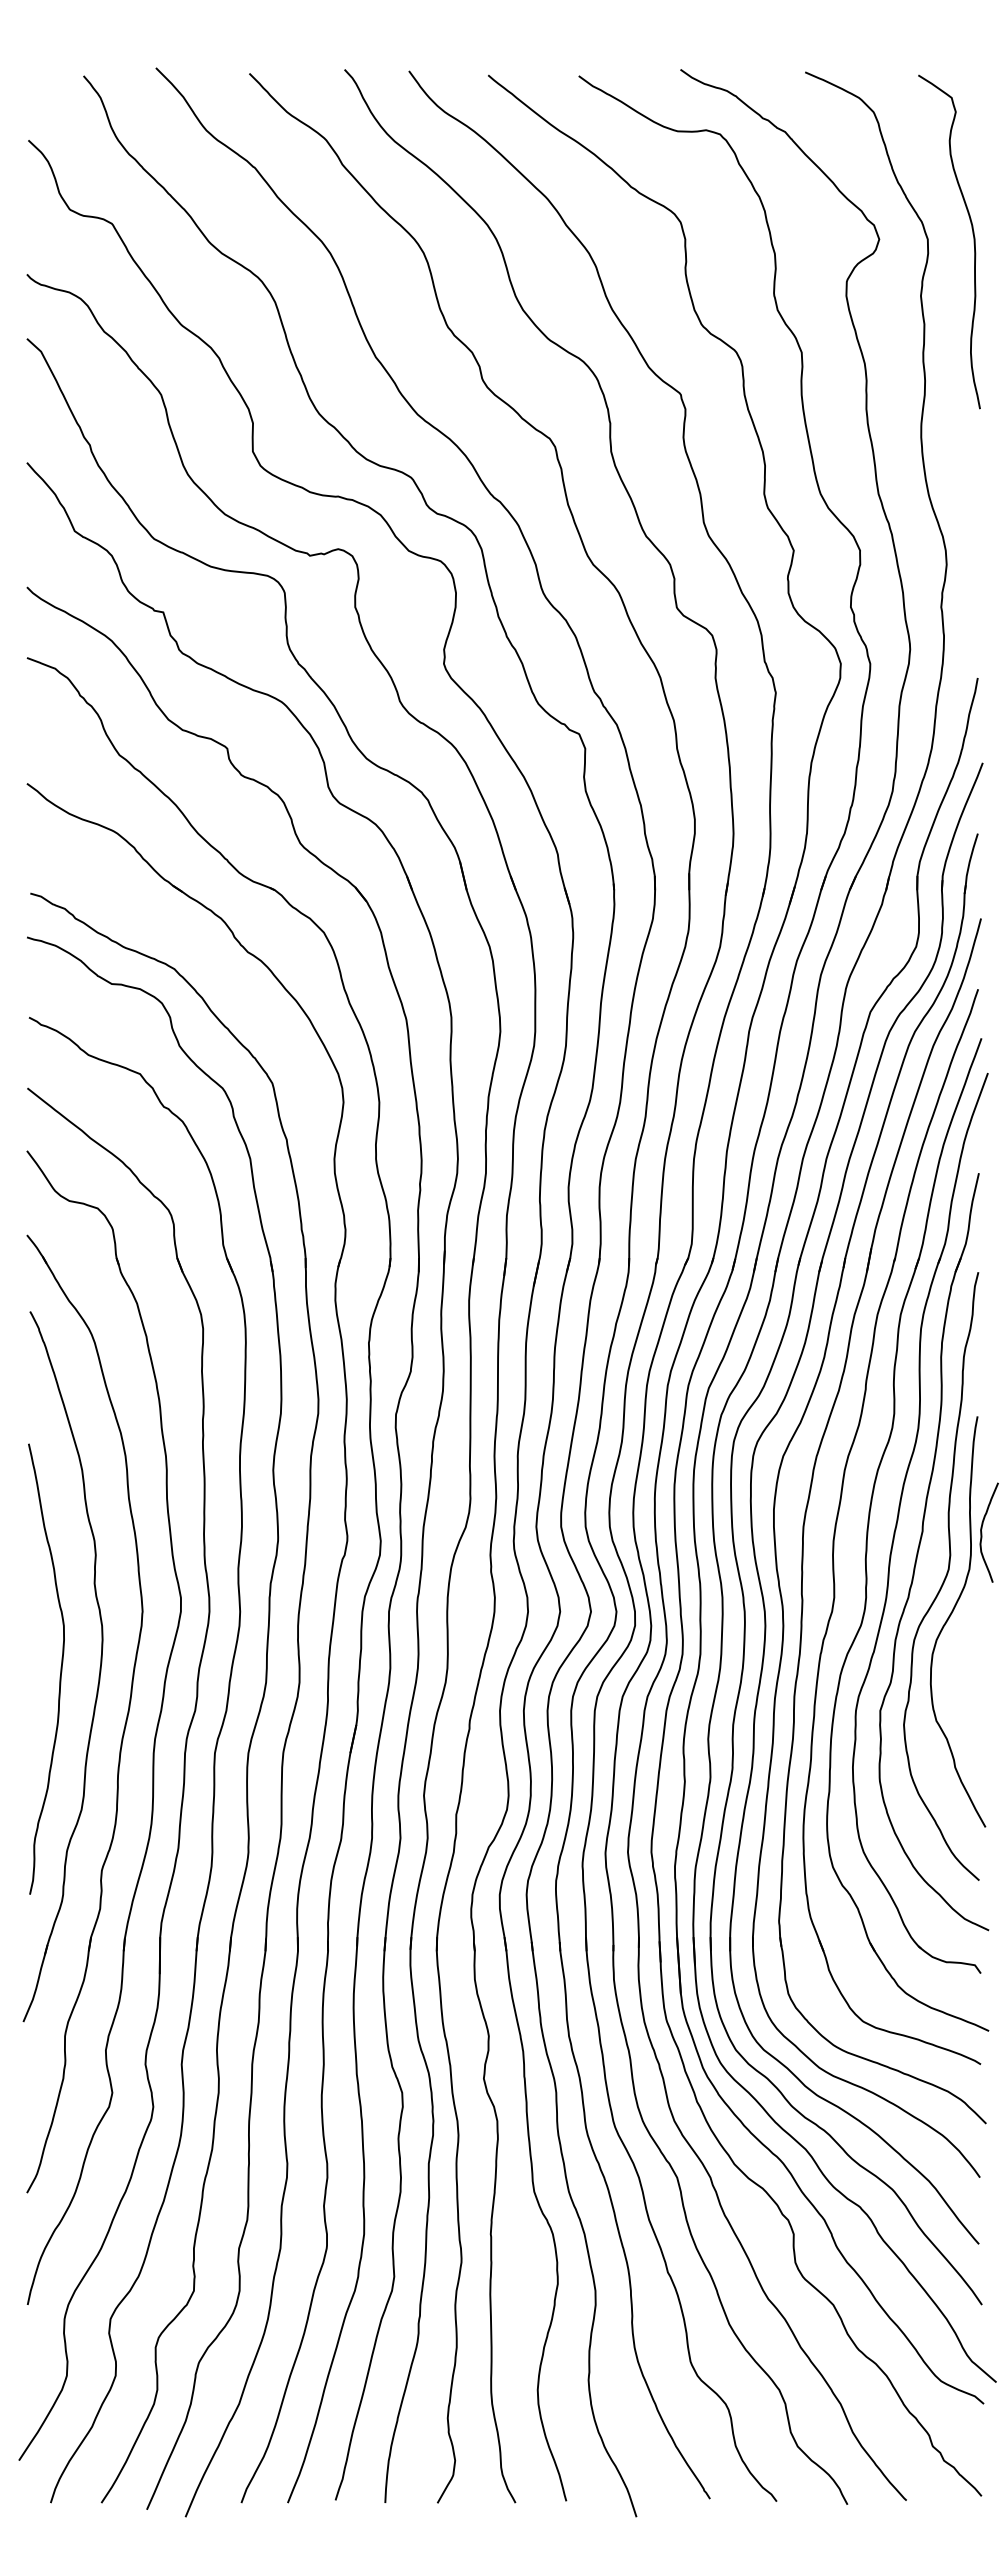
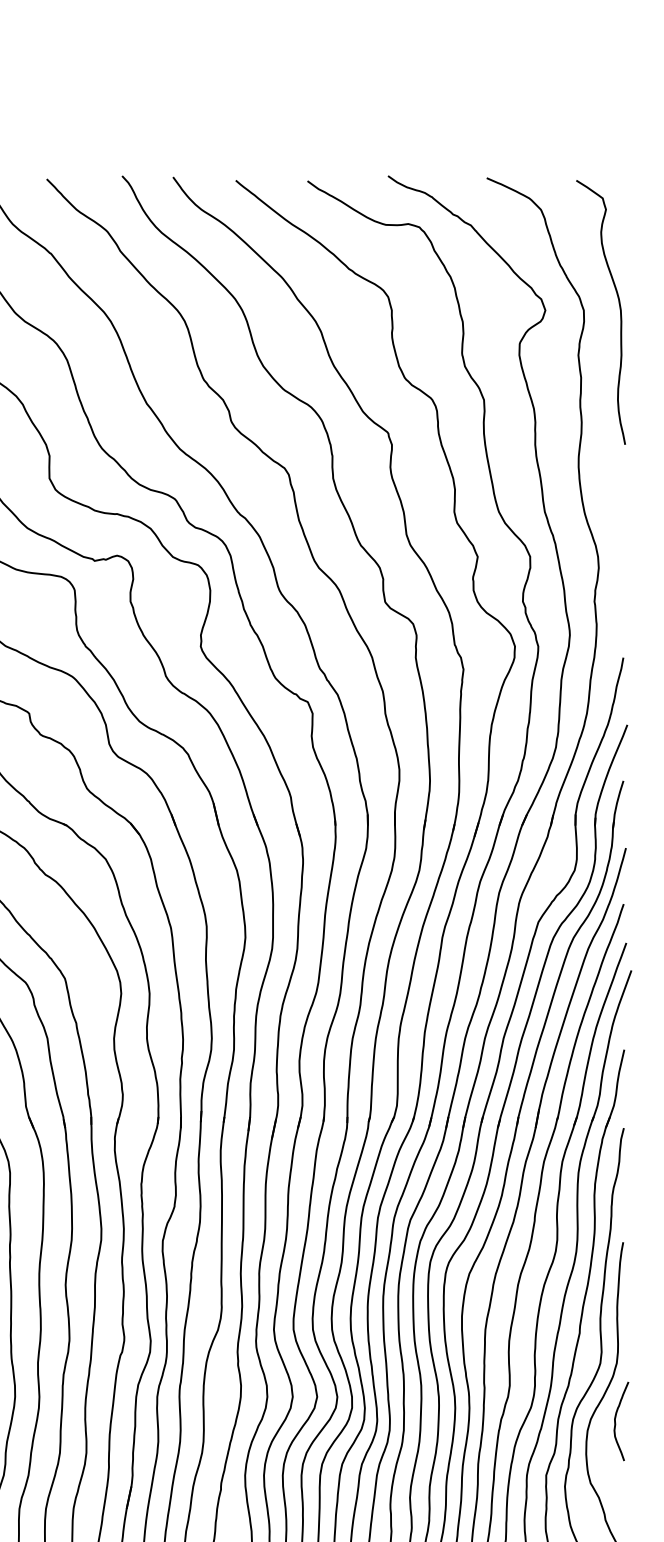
curve: (982, 1532) -> (616, 1421), moved

